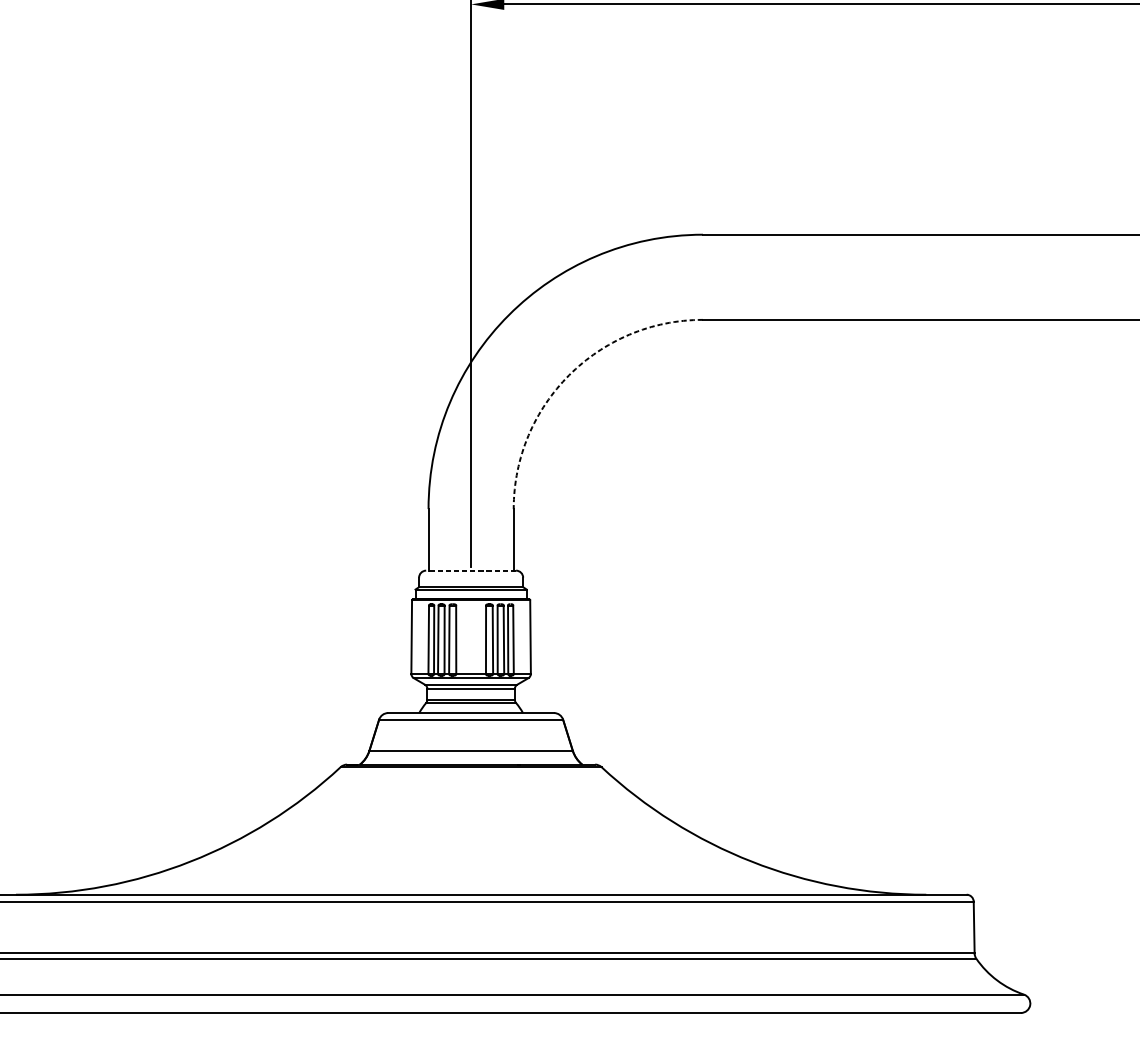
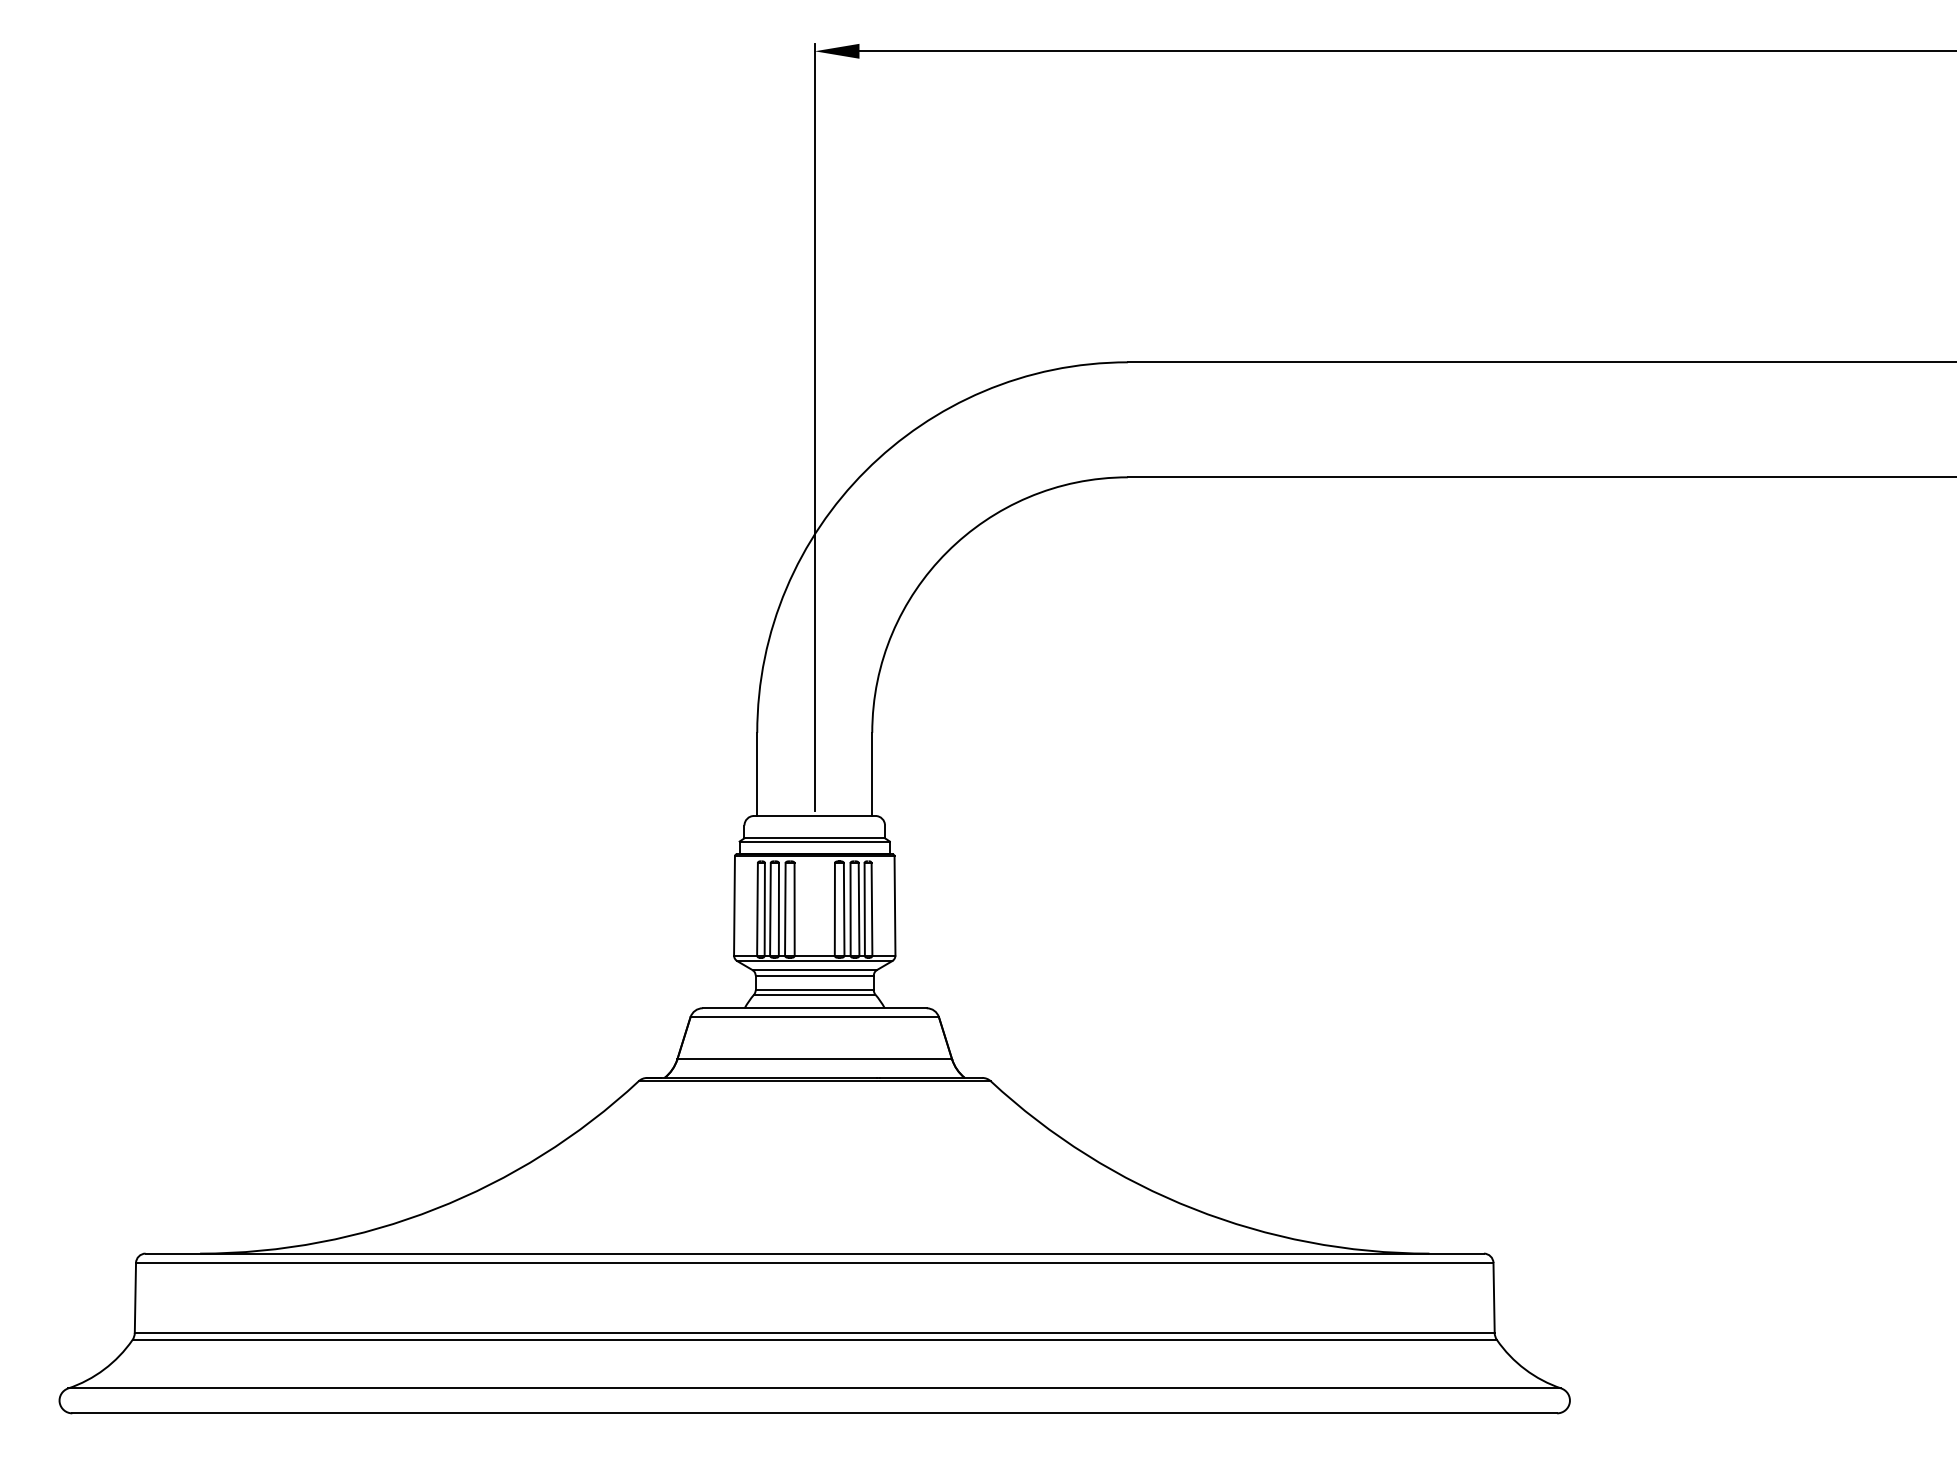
arc: (569, 375) -> (947, 552), dashed -> solid
line: (470, 570) -> (814, 815), dashed -> solid

